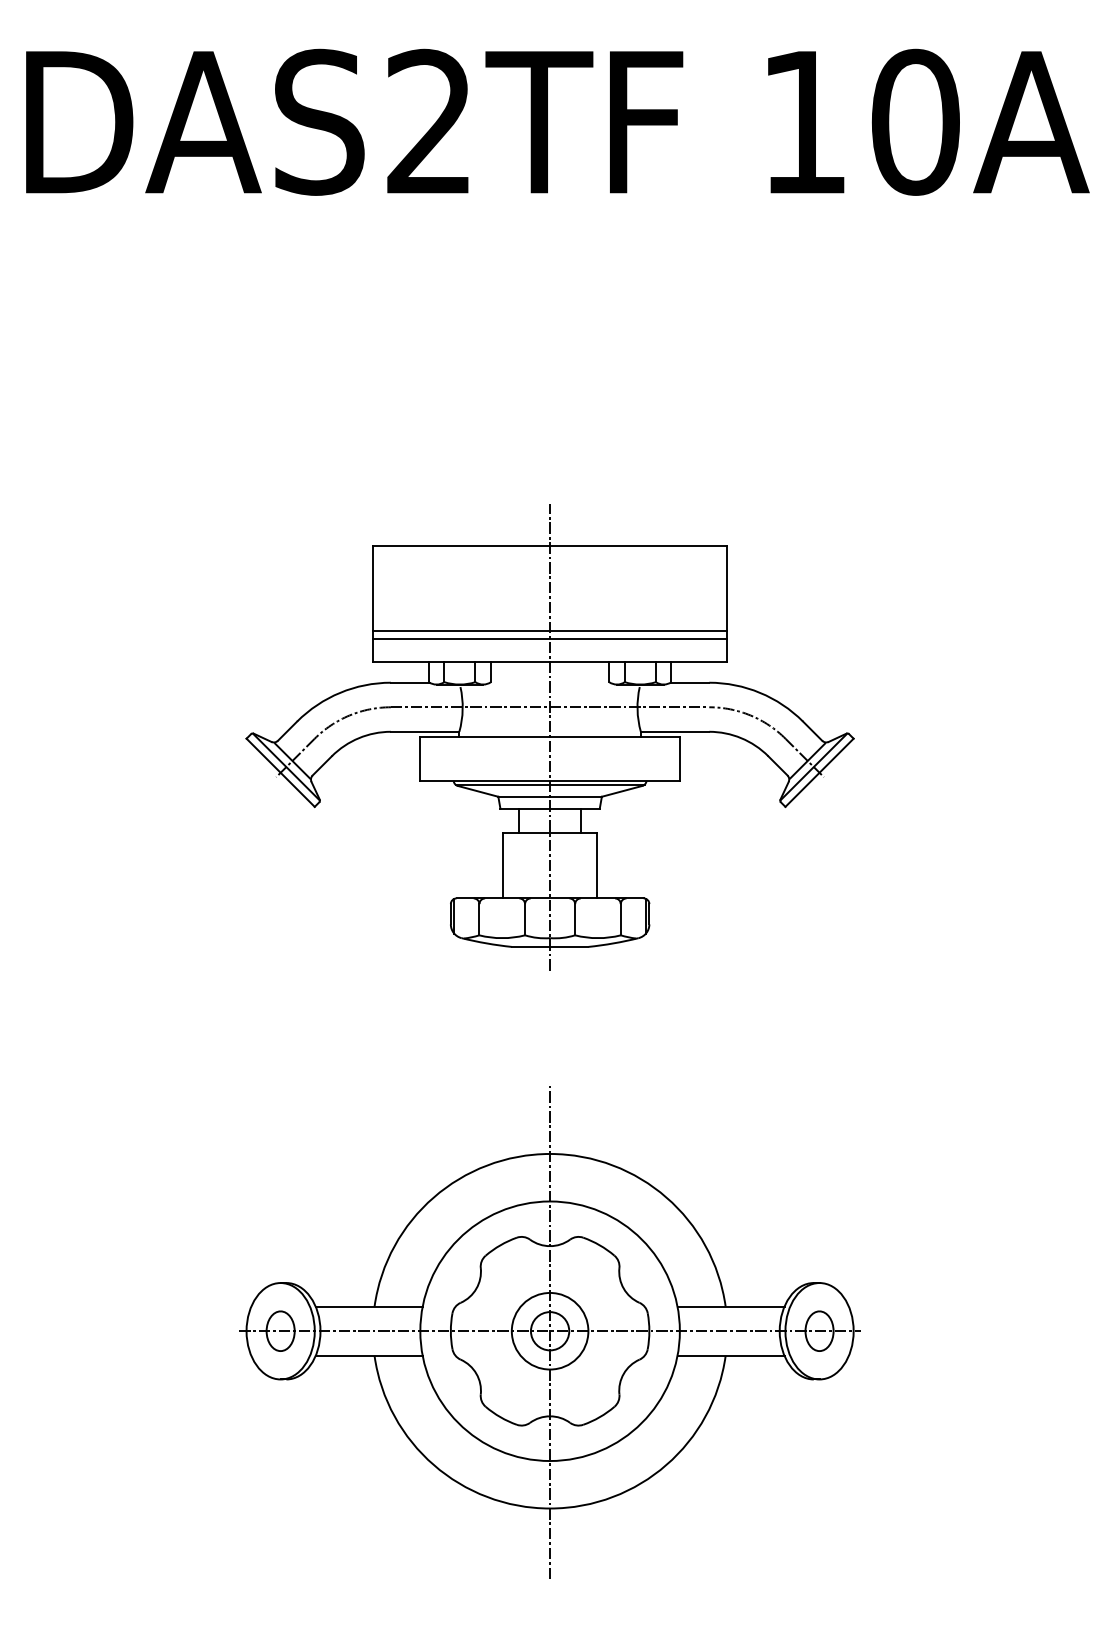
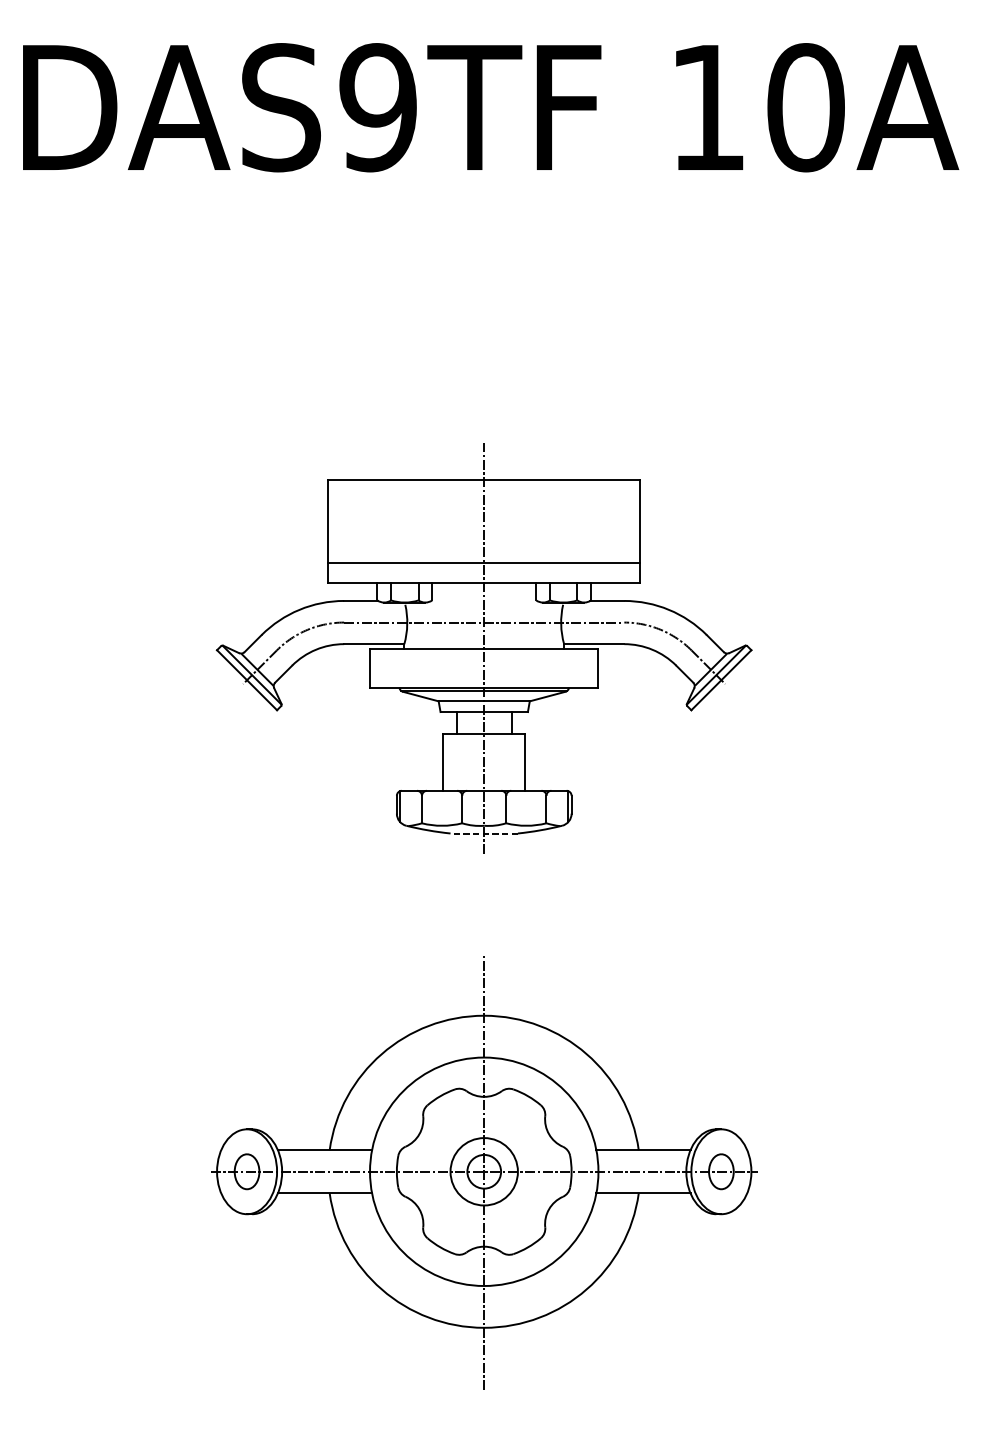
text: (429, 121) -> (378, 106), DAS2TF -> DAS9TF
line: (549, 630) -> (483, 554), removed
line: (549, 946) -> (483, 833), solid -> dashed

